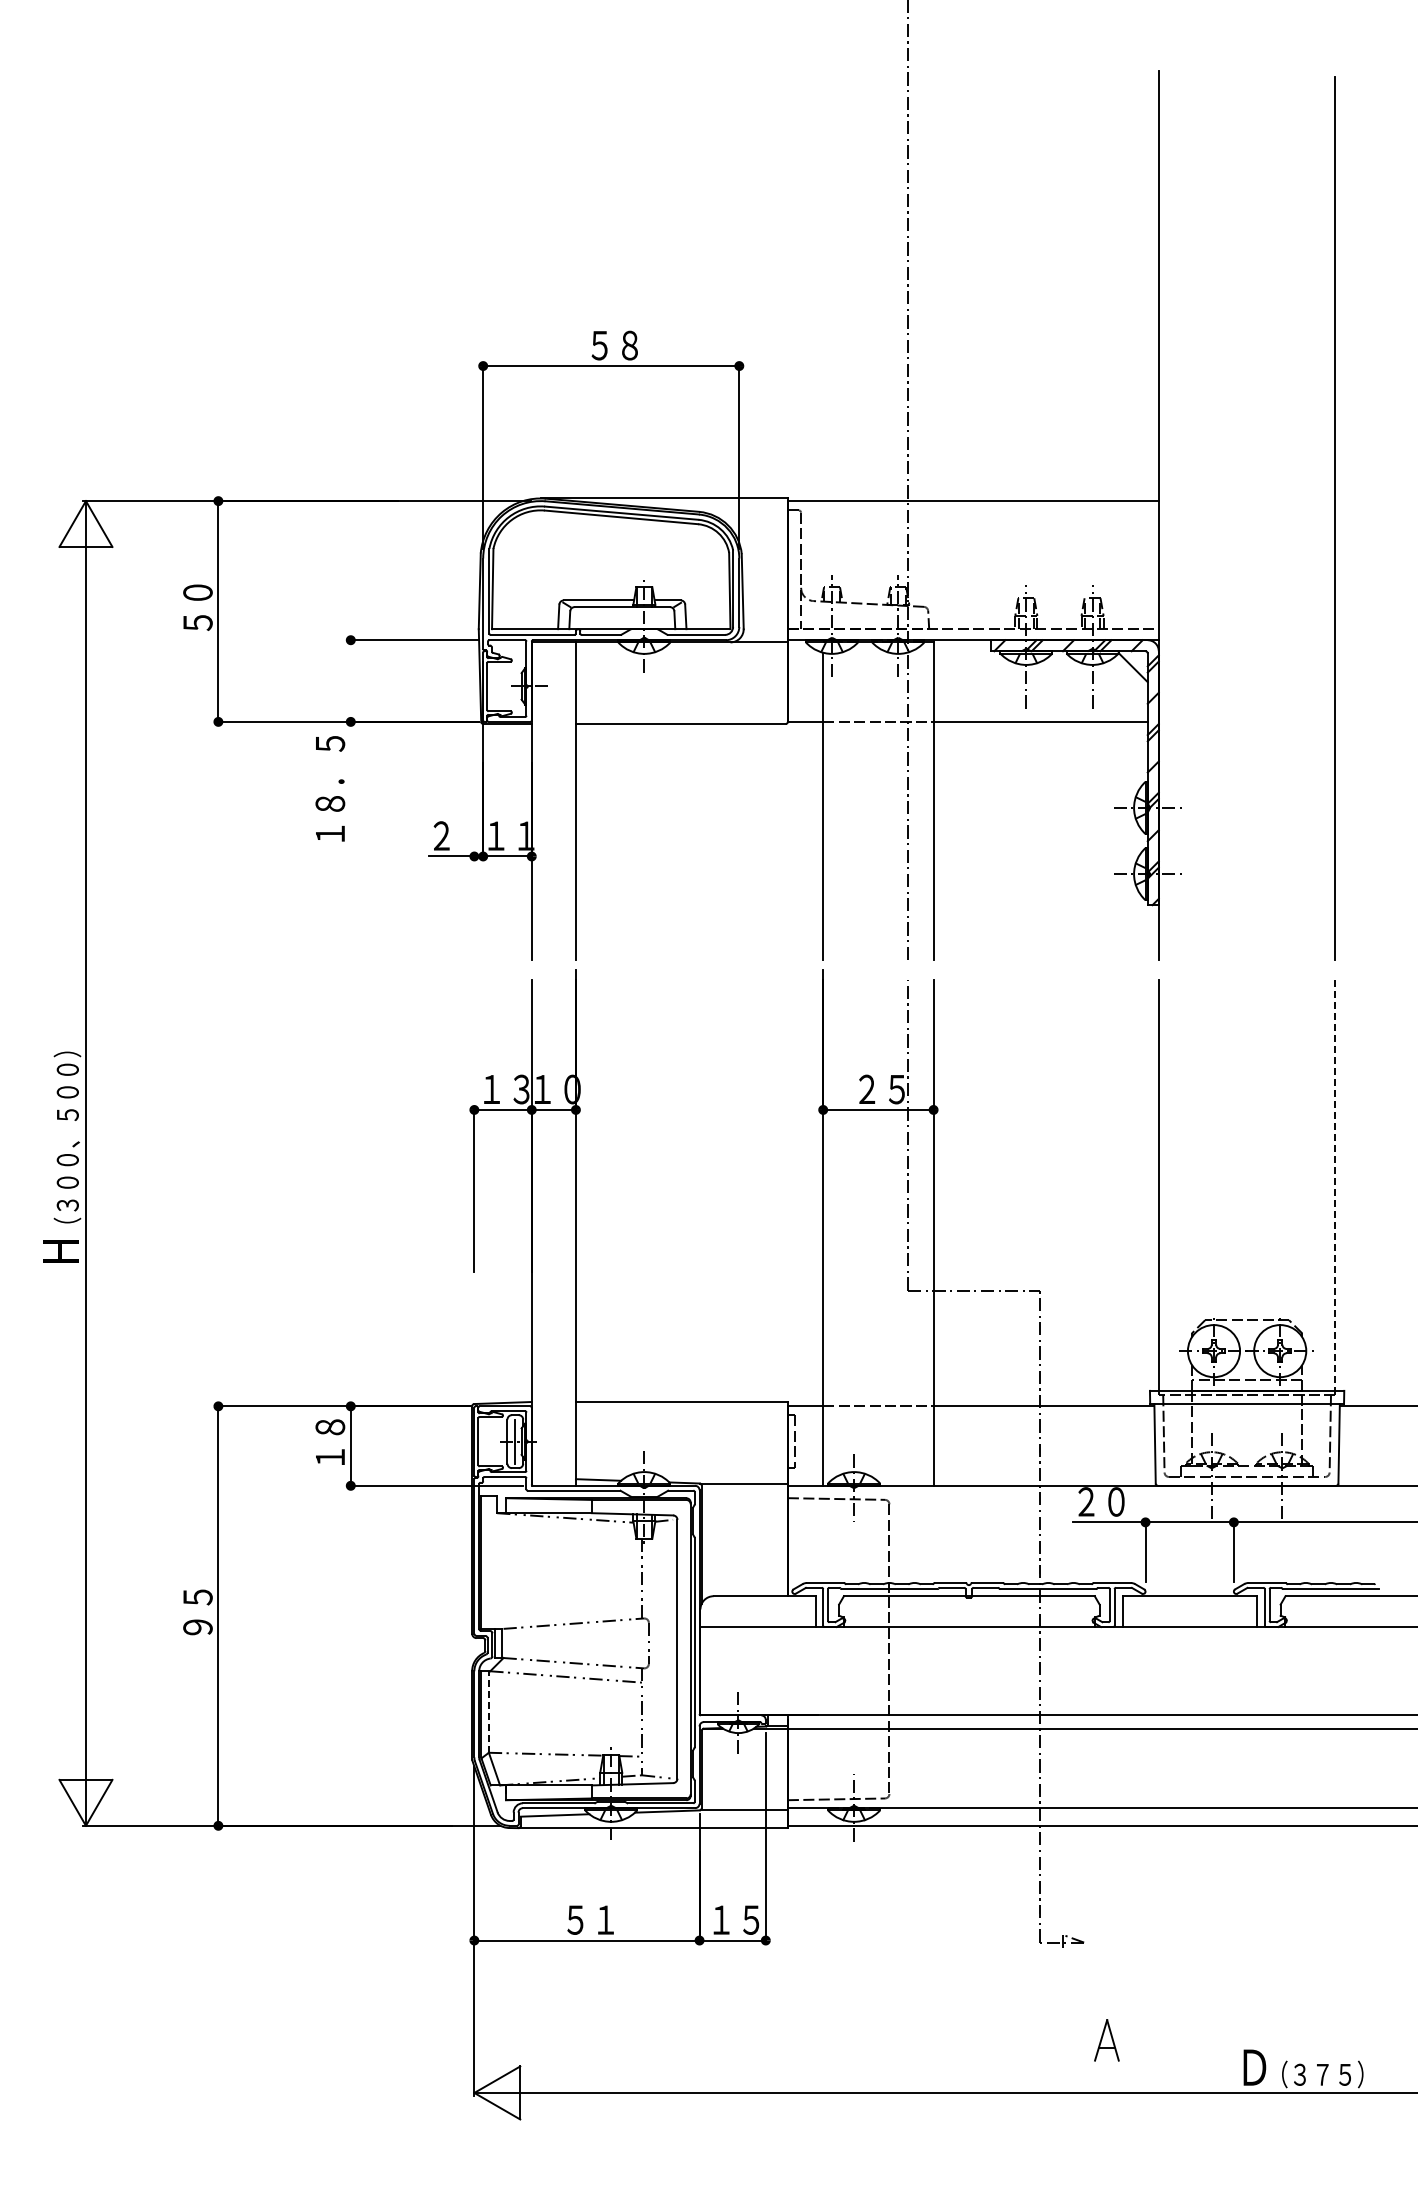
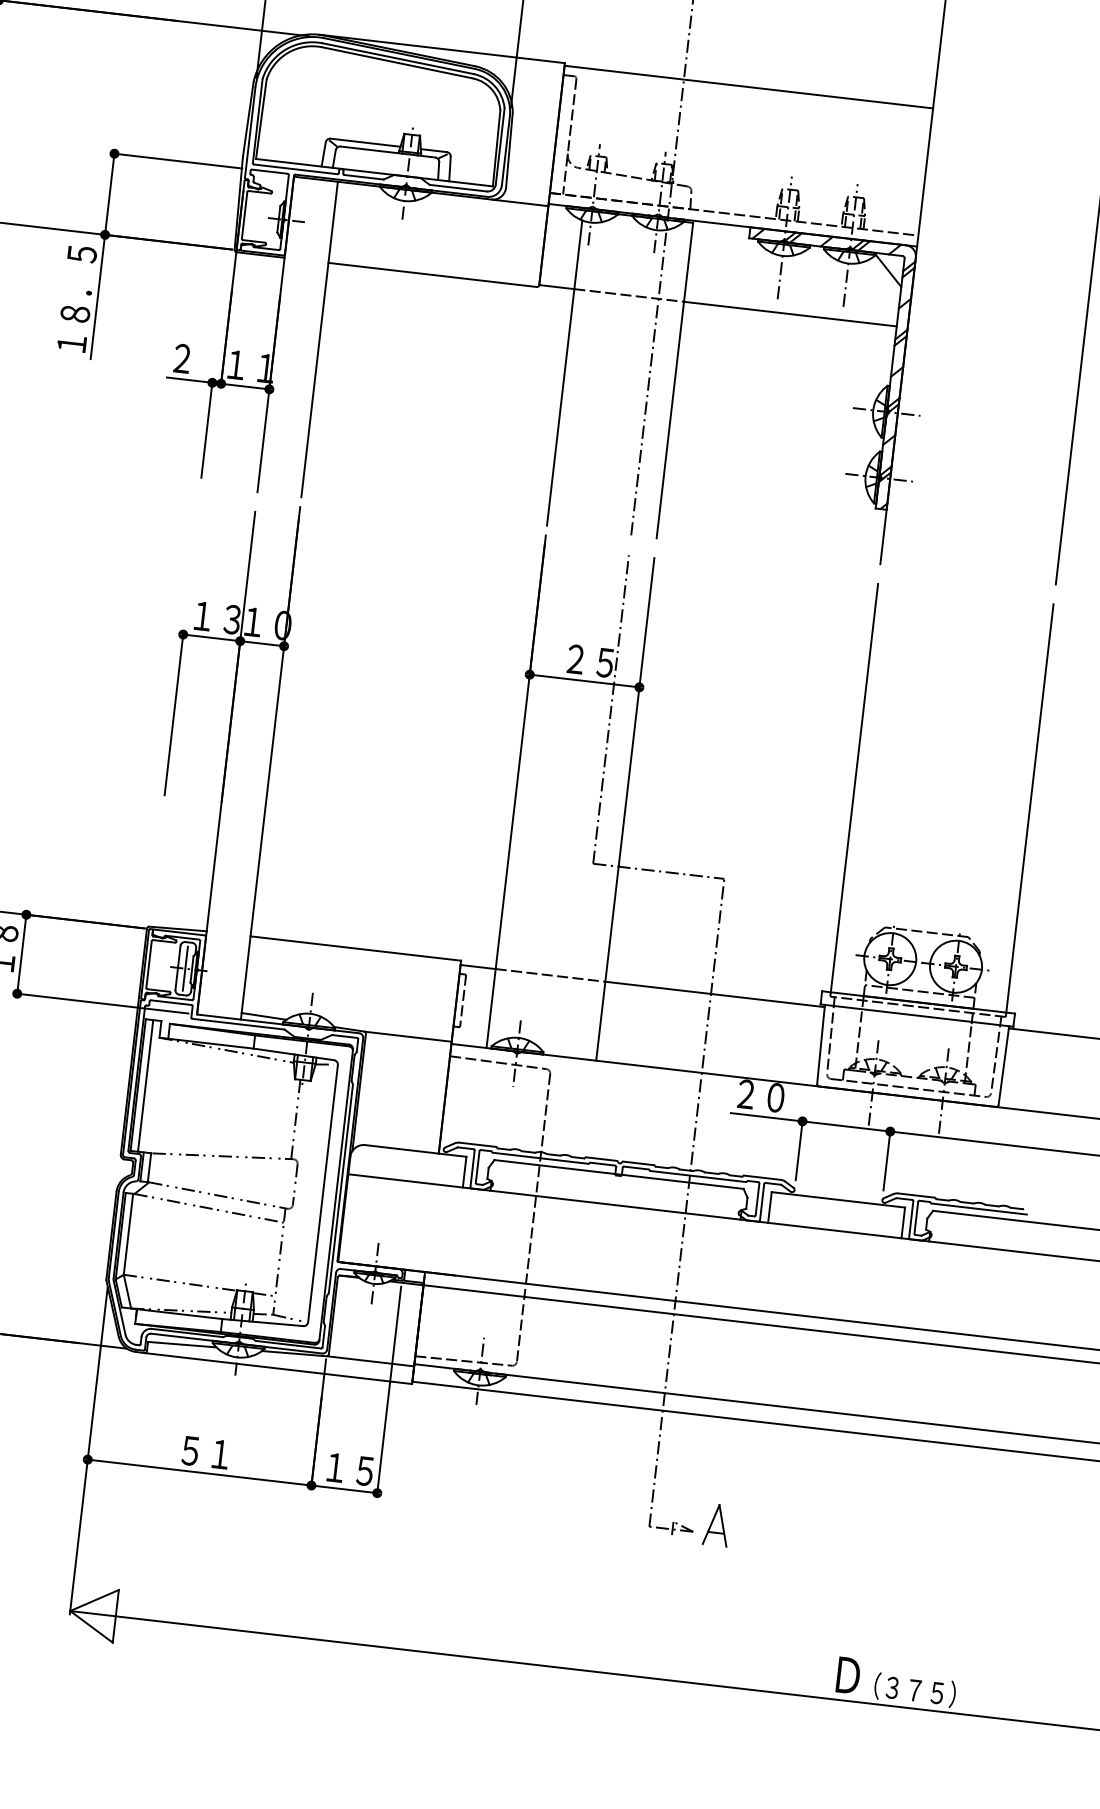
line: (350, 743) -> (102, 256), added
line: (474, 902) -> (207, 428), added
line: (1335, 1185) -> (1029, 808), dashed -> solid
line: (488, 1562) -> (145, 1085), added
line: (488, 1712) -> (128, 1234), dashed -> solid
part: (1106, 2040) -> (716, 1525), moved

